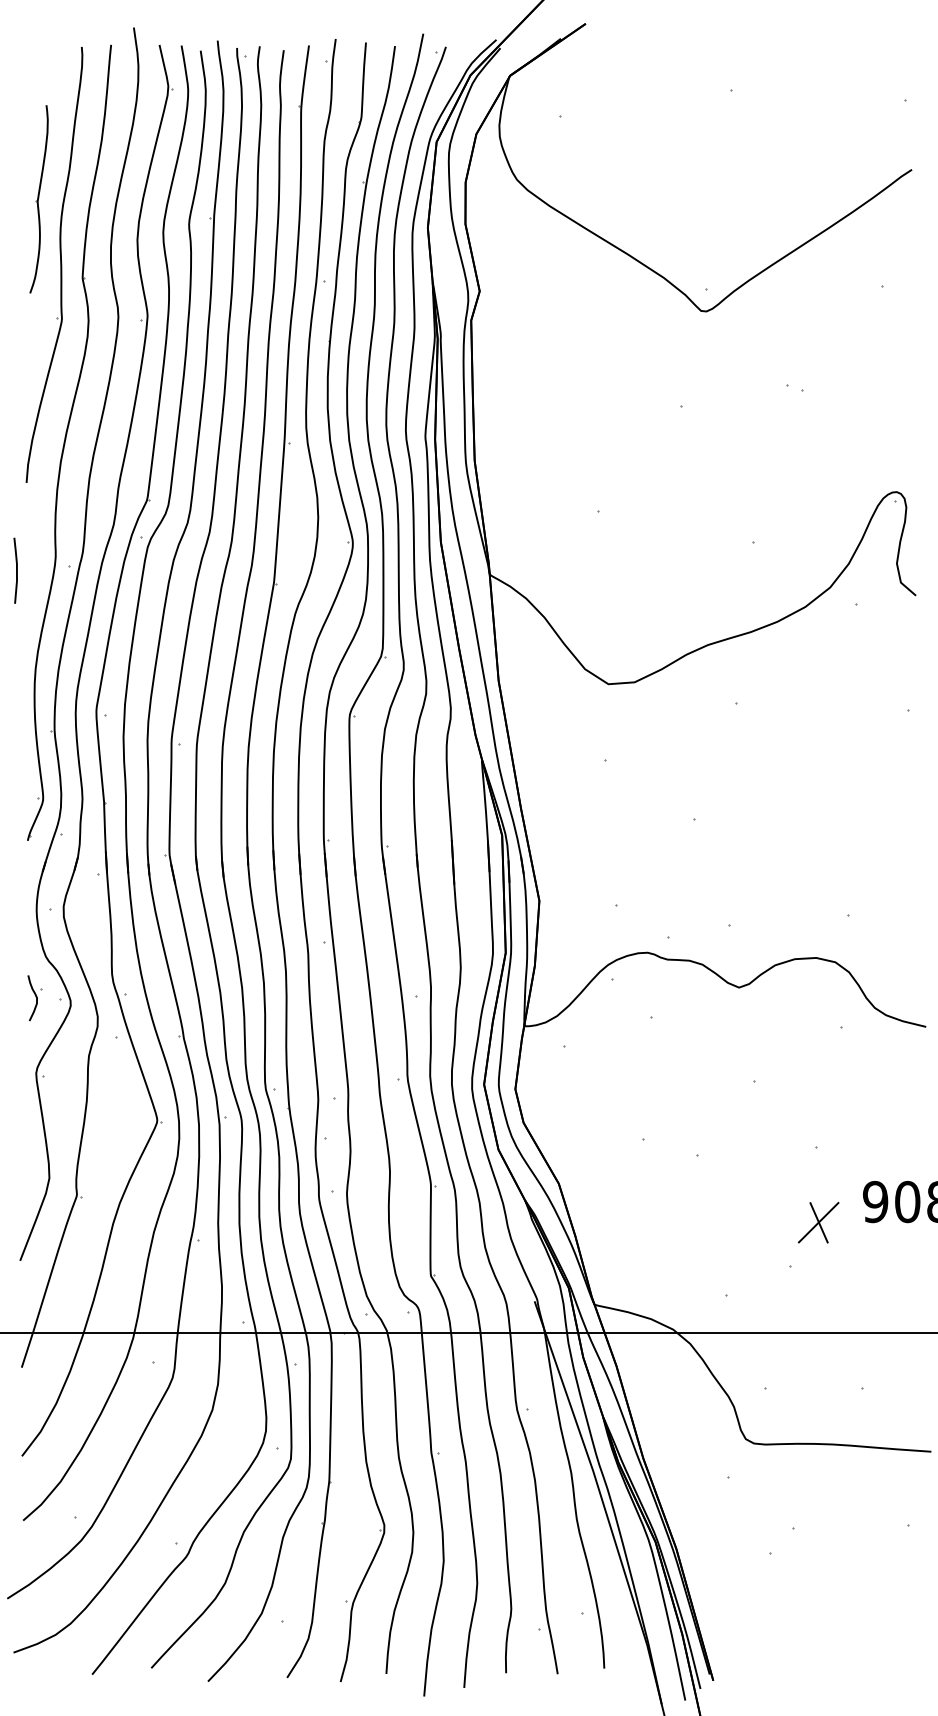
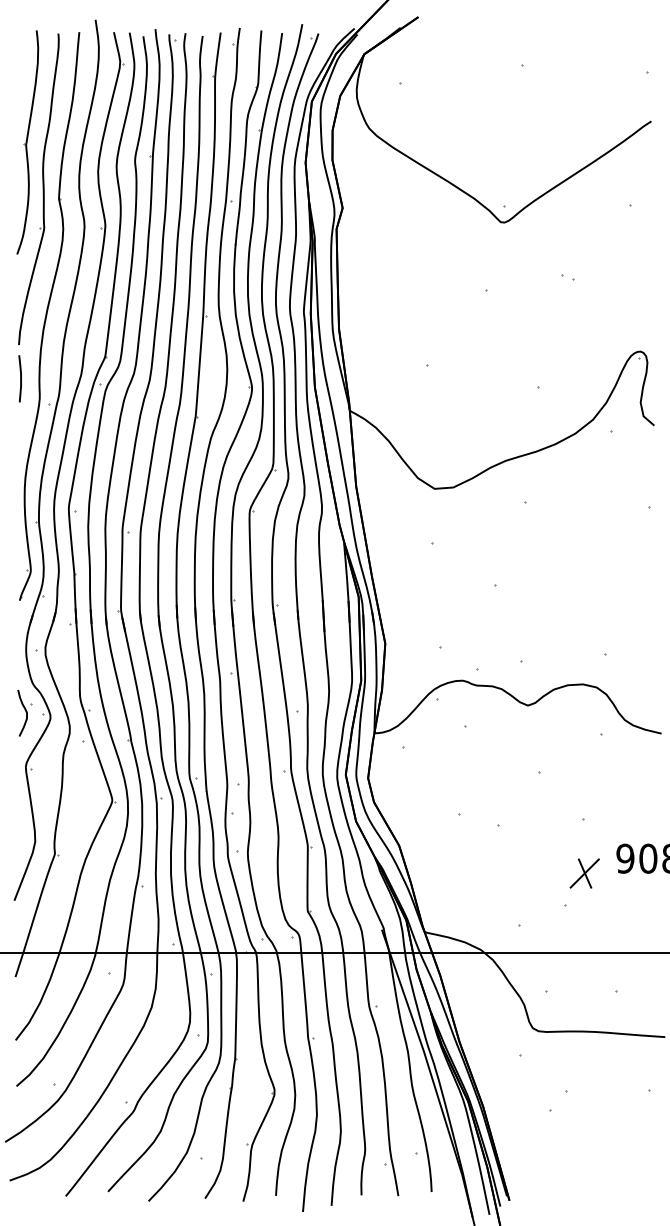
part: (38, 199) -> (27, 142), size x1.67
line: (16, 570) -> (20, 378), moved
part: (34, 997) -> (24, 712), size x1.43

